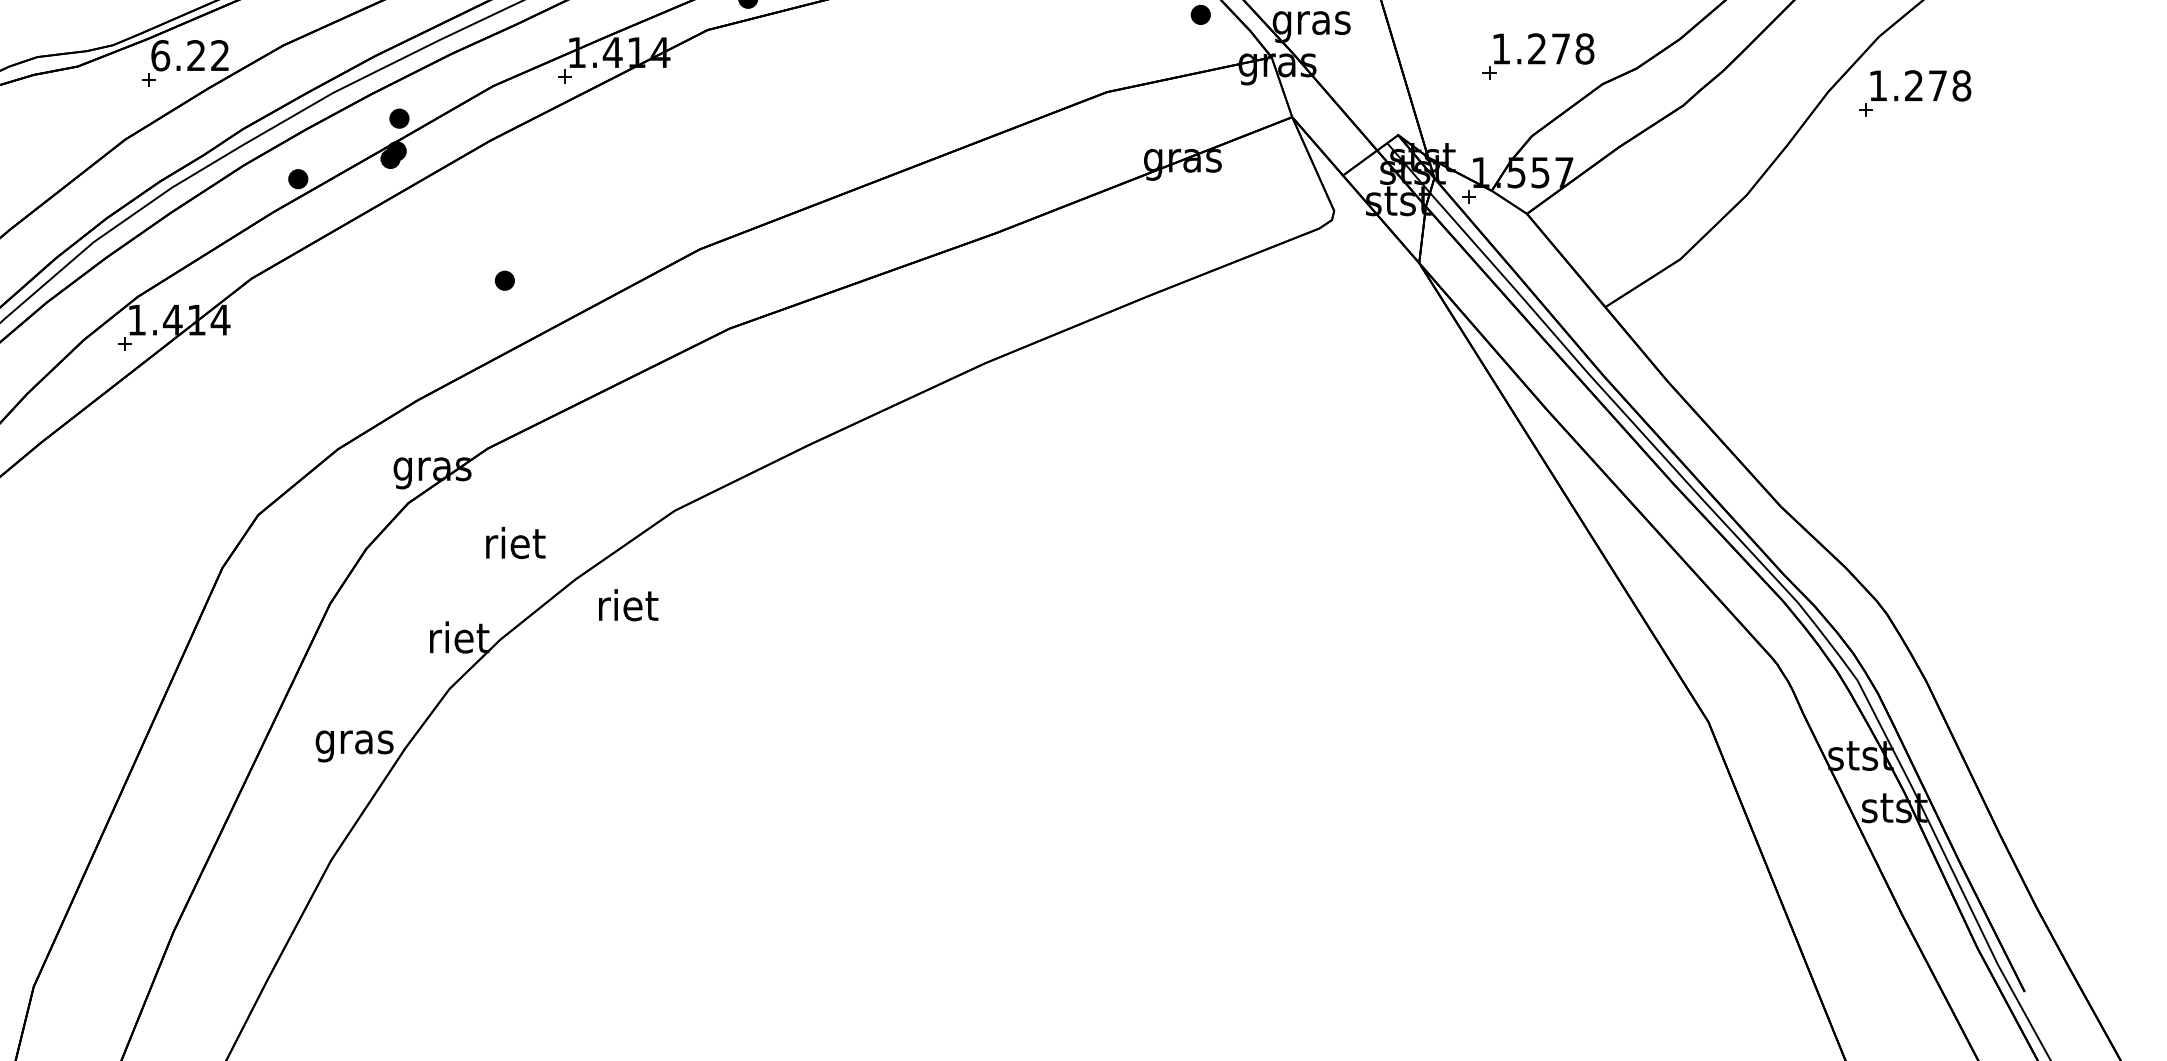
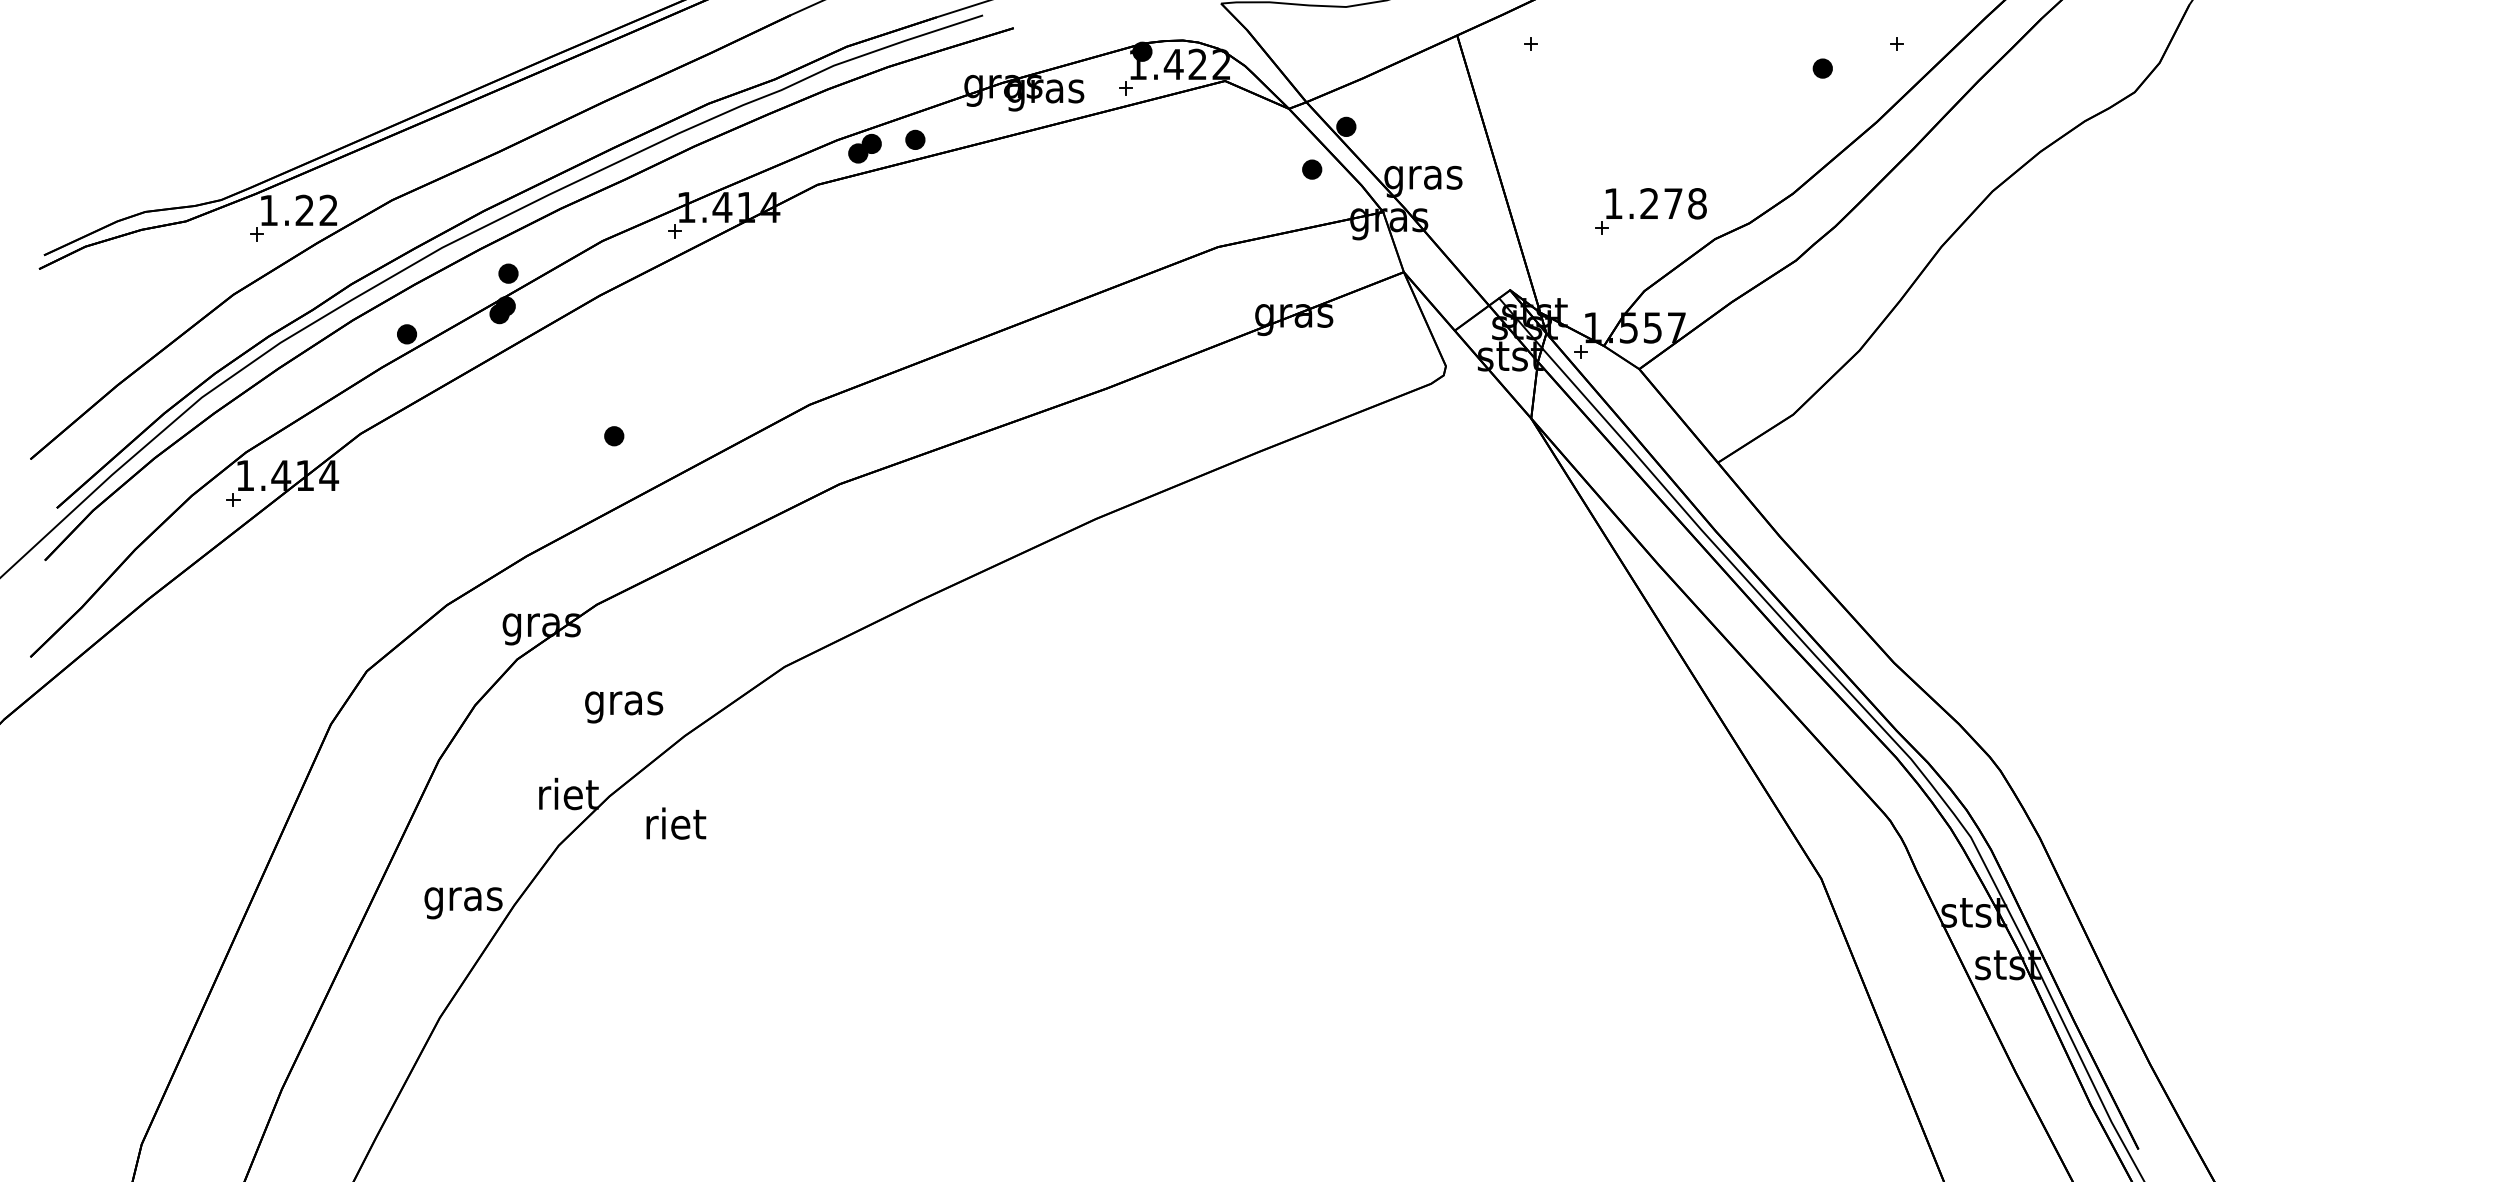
text: (160, 55) -> (268, 210), 6.22 -> 1.22
part: (1915, 93) -> (2028, 248), removed
text: (515, 547) -> (624, 703), riet -> gras
text: (628, 605) -> (676, 823), moved

